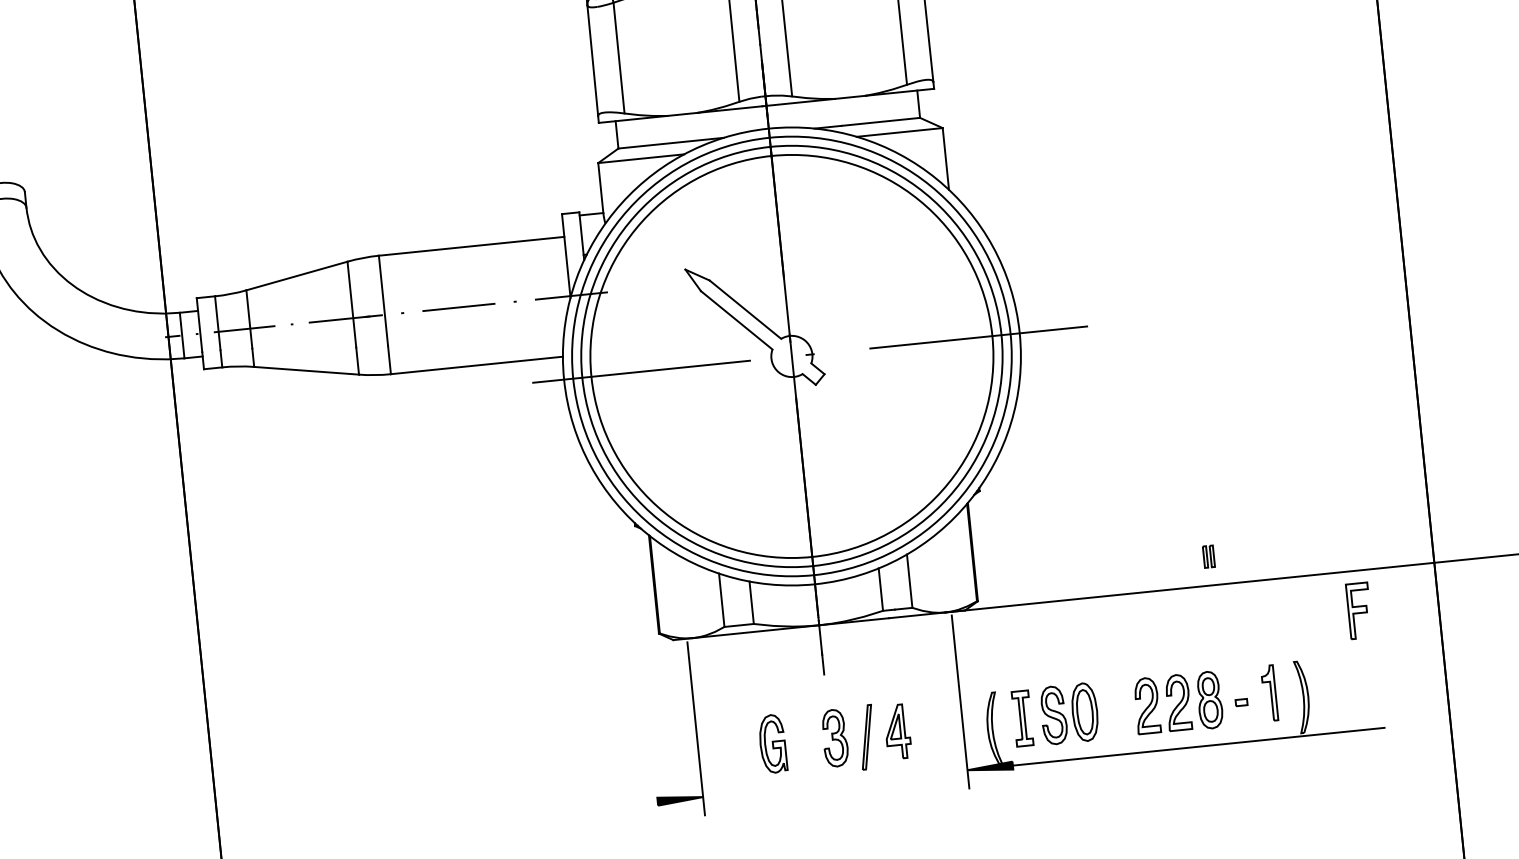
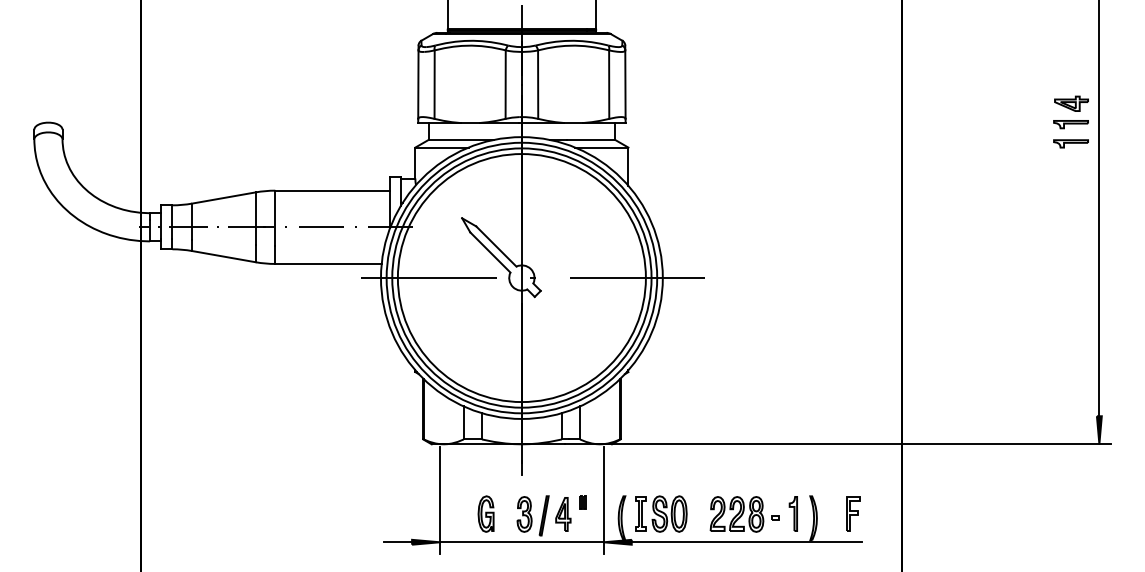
part: (1208, 556) -> (582, 502), moved
part: (1359, 609) -> (853, 513), moved
line: (834, 784) -> (521, 542), added
line: (634, 804) -> (397, 542), added

